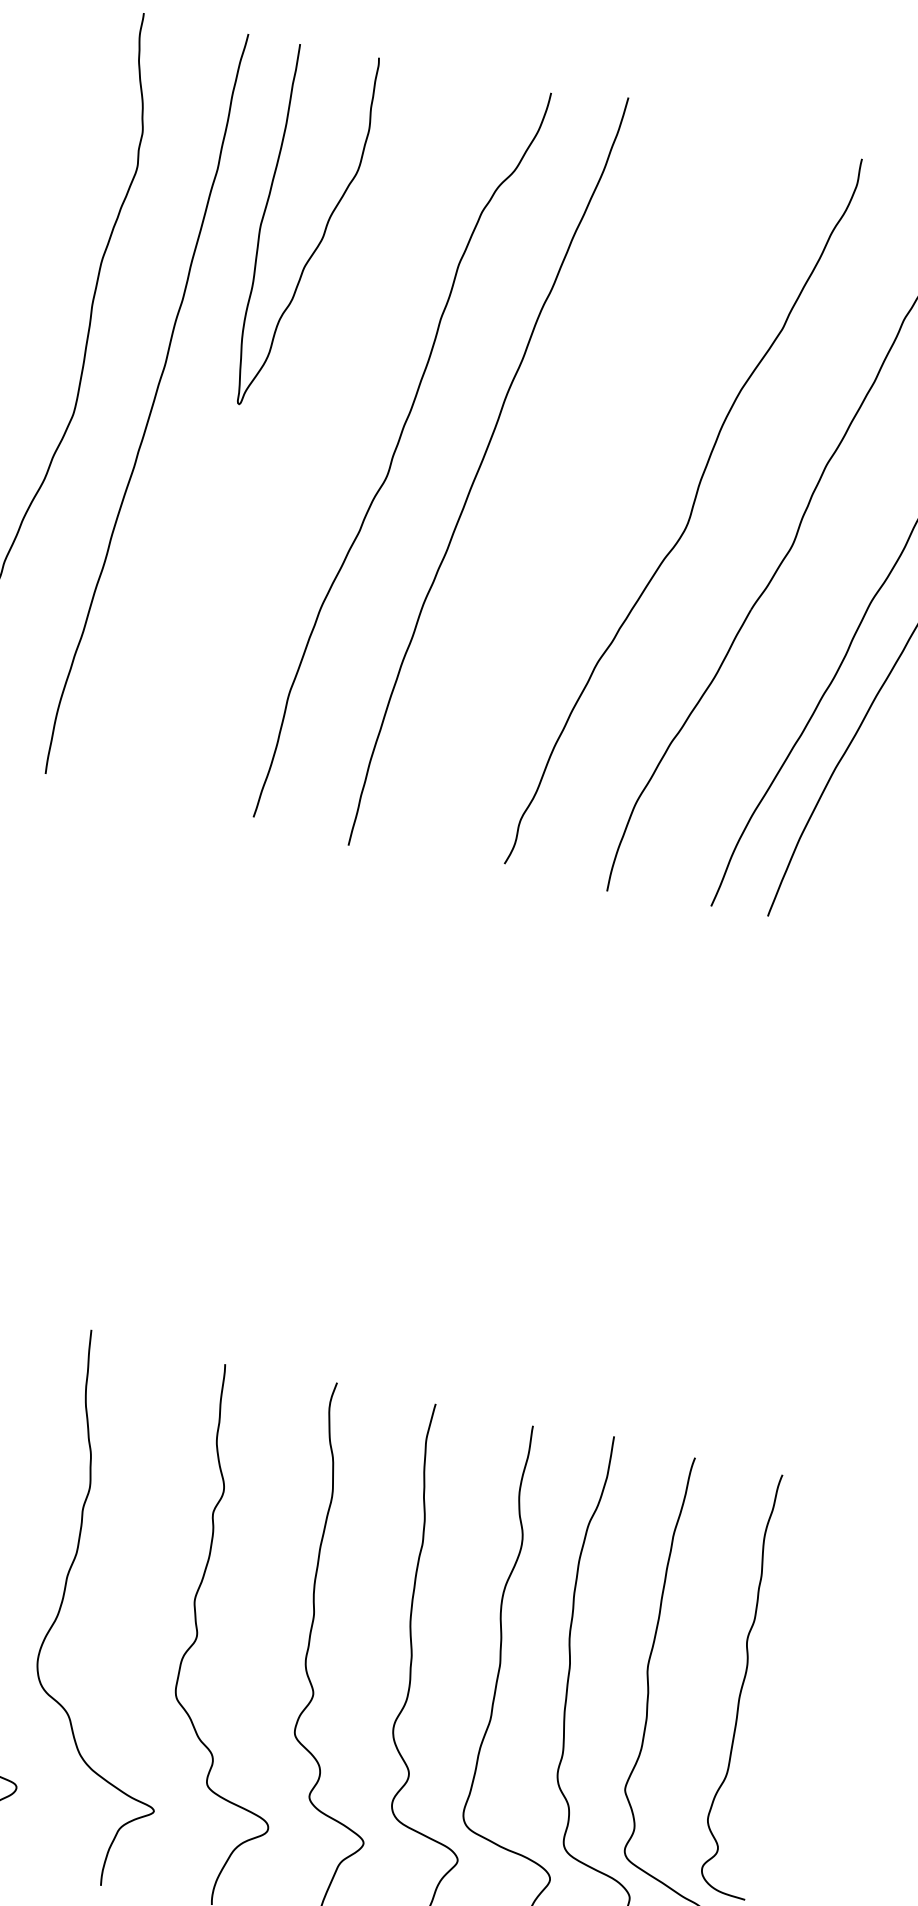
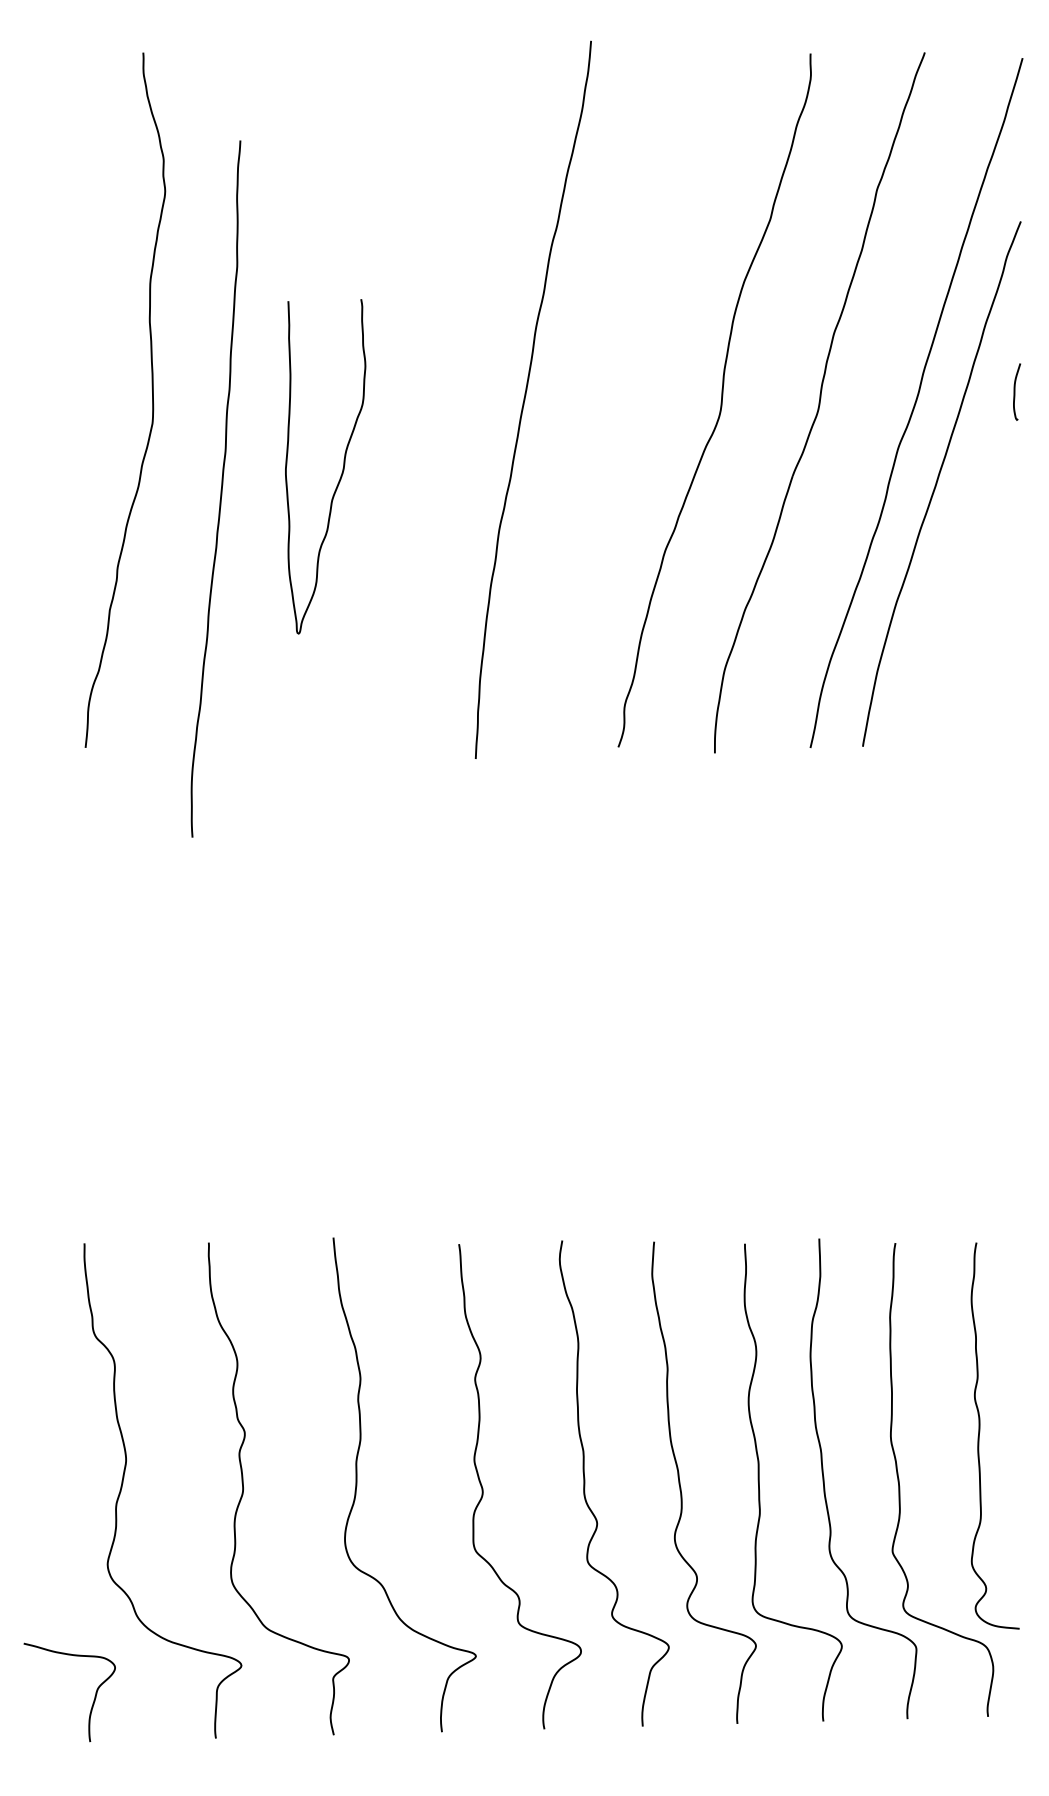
curve: (320, 239) -> (341, 472), moved
curve: (151, 405) -> (220, 489), moved
curve: (396, 452) -> (447, 399), removed

